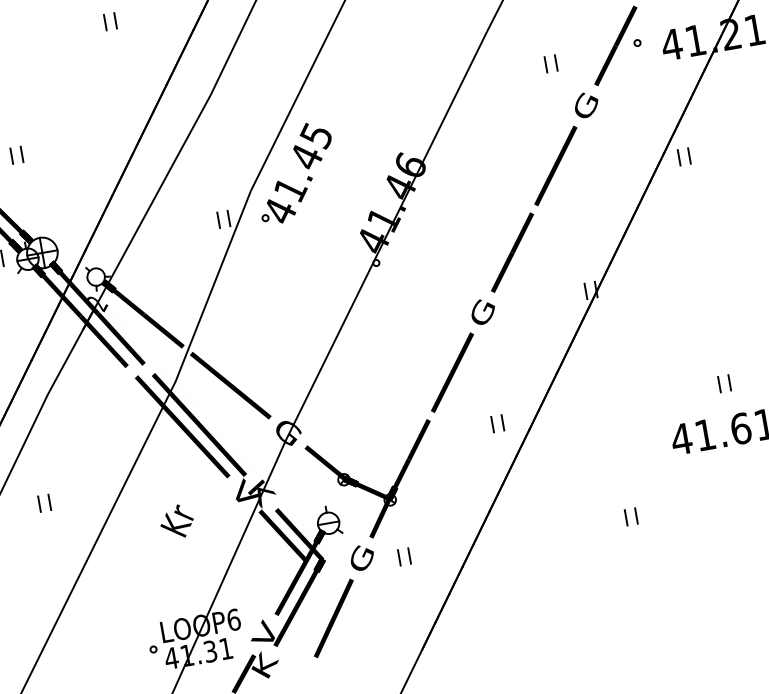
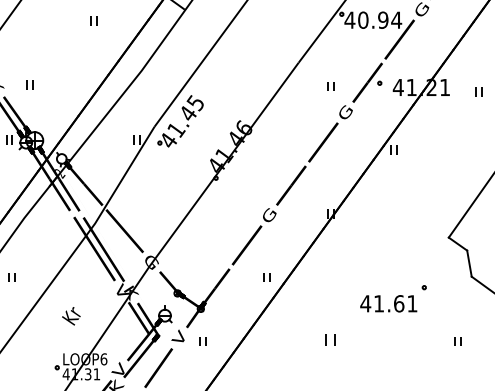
part: (724, 383) -> (394, 277), removed
part: (630, 517) -> (330, 341), size x1.6
text: (177, 522) -> (71, 316), moved
text: (359, 556) -> (178, 336), G -> V

